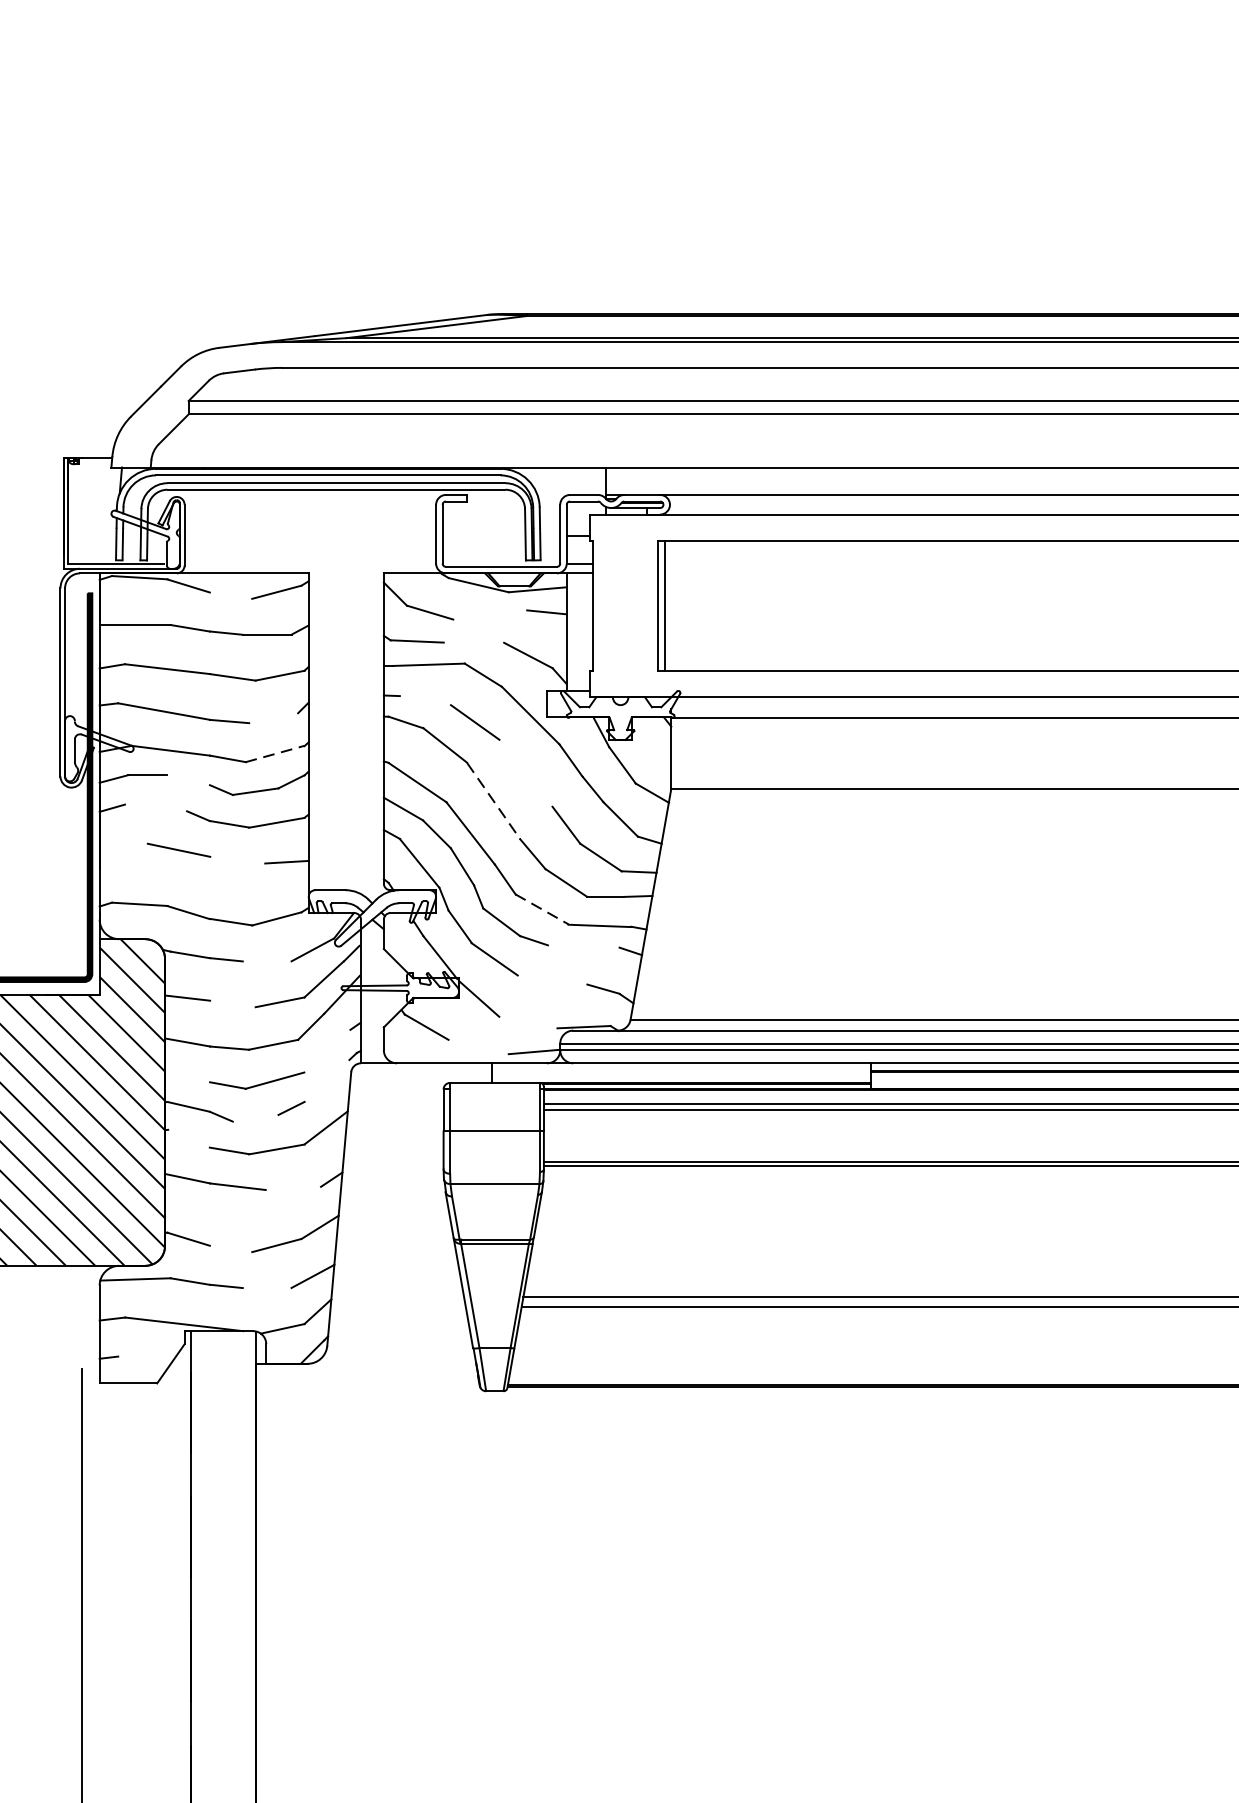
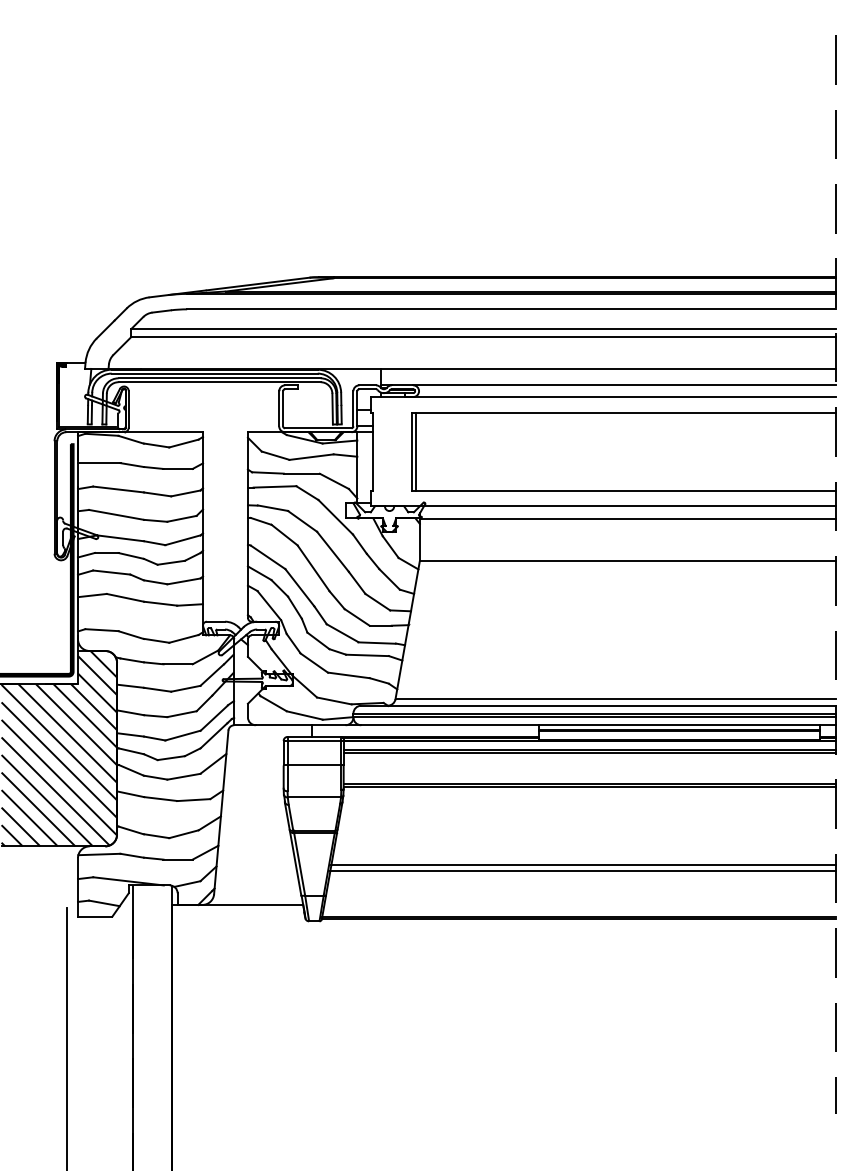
line: (230, 595) -> (156, 445), added
line: (490, 613) -> (311, 456), added
line: (473, 642) -> (301, 473), added
line: (424, 699) -> (272, 507), added
line: (272, 717) -> (181, 518), added
line: (276, 754) -> (183, 540), dashed -> solid
line: (525, 772) -> (332, 551), added
line: (187, 779) -> (130, 555), added
line: (493, 801) -> (313, 568), dashed -> solid
line: (155, 807) -> (111, 572), added
line: (123, 846) -> (92, 595), added
line: (237, 859) -> (160, 603), added
line: (541, 909) -> (342, 633), dashed -> solid
line: (583, 946) -> (367, 655), added
line: (266, 961) -> (177, 664), added
line: (551, 980) -> (348, 675), added
line: (232, 1003) -> (157, 689), added
line: (528, 1021) -> (334, 700), added
line: (478, 1047) -> (304, 715), added
line: (326, 1050) -> (213, 717), added
line: (187, 1078) -> (130, 734), added
line: (326, 1080) -> (213, 735), added
line: (495, 1088) -> (314, 740), added
line: (256, 1118) -> (171, 758), added
line: (187, 1138) -> (130, 770), added
line: (292, 1189) -> (193, 800), added
line: (230, 1249) -> (156, 836), added
line: (266, 1287) -> (177, 859), added
line: (143, 1361) -> (104, 903), added
line: (391, 1363) -> (252, 904), added

